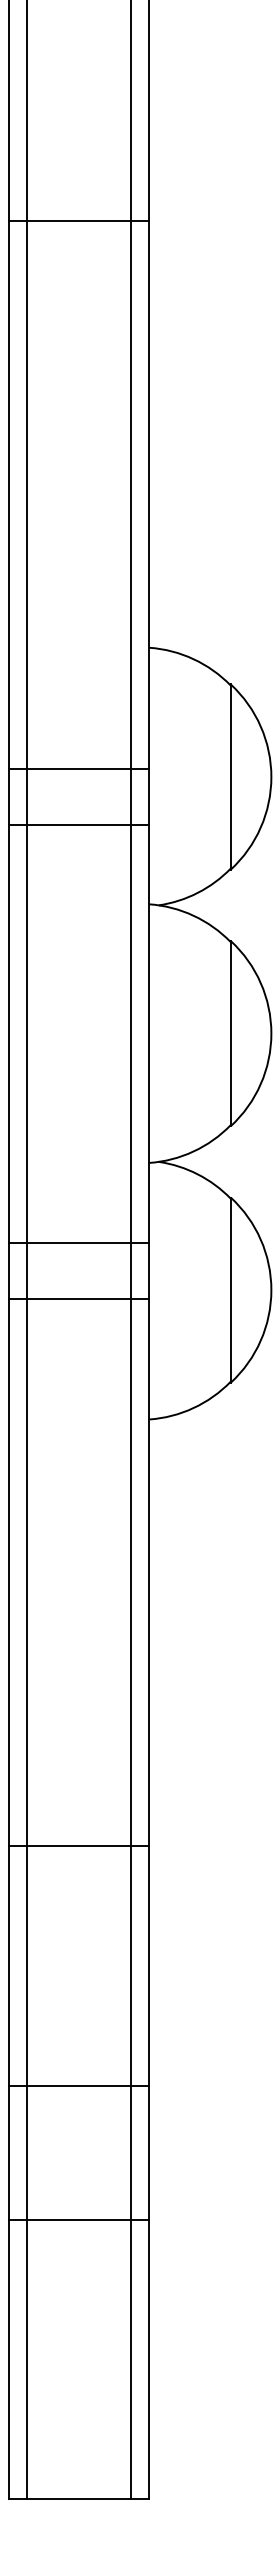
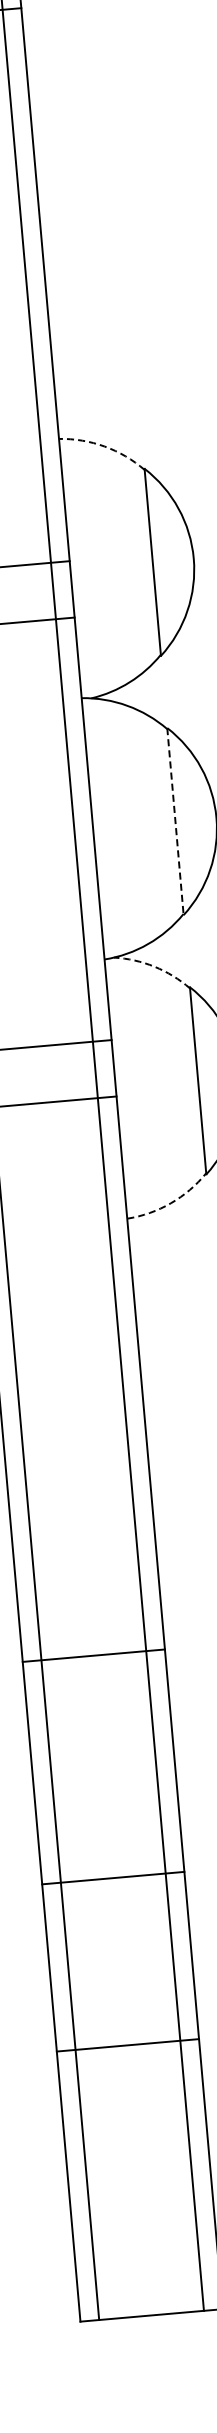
arc: (193, 659) -> (104, 446), solid -> dashed
line: (230, 1033) -> (175, 821), solid -> dashed
arc: (197, 1174) -> (154, 966), solid -> dashed
arc: (193, 1408) -> (170, 1203), solid -> dashed
line: (78, 2085) -> (112, 1877), moved
line: (78, 2220) -> (127, 2045), moved

